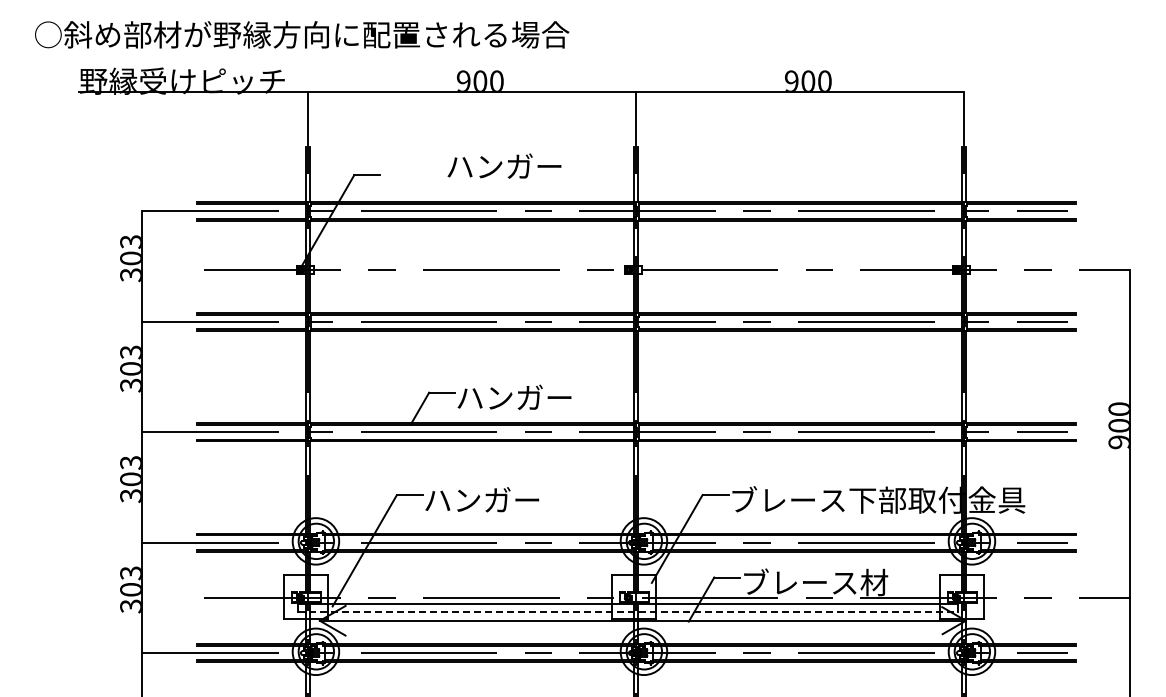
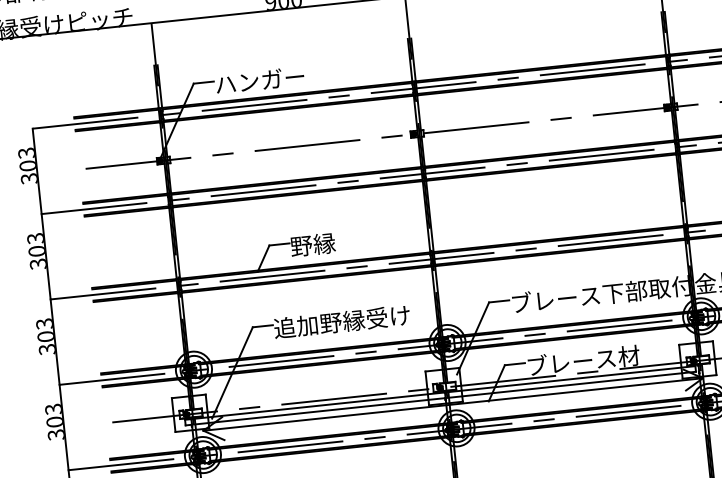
text: (504, 165) -> (260, 79), moved
text: (513, 397) -> (335, 242), ハンガー -> 野縁
text: (511, 499) -> (341, 321), ハンガー -> 追加野縁受け
line: (628, 611) -> (441, 398), dashed -> solid

